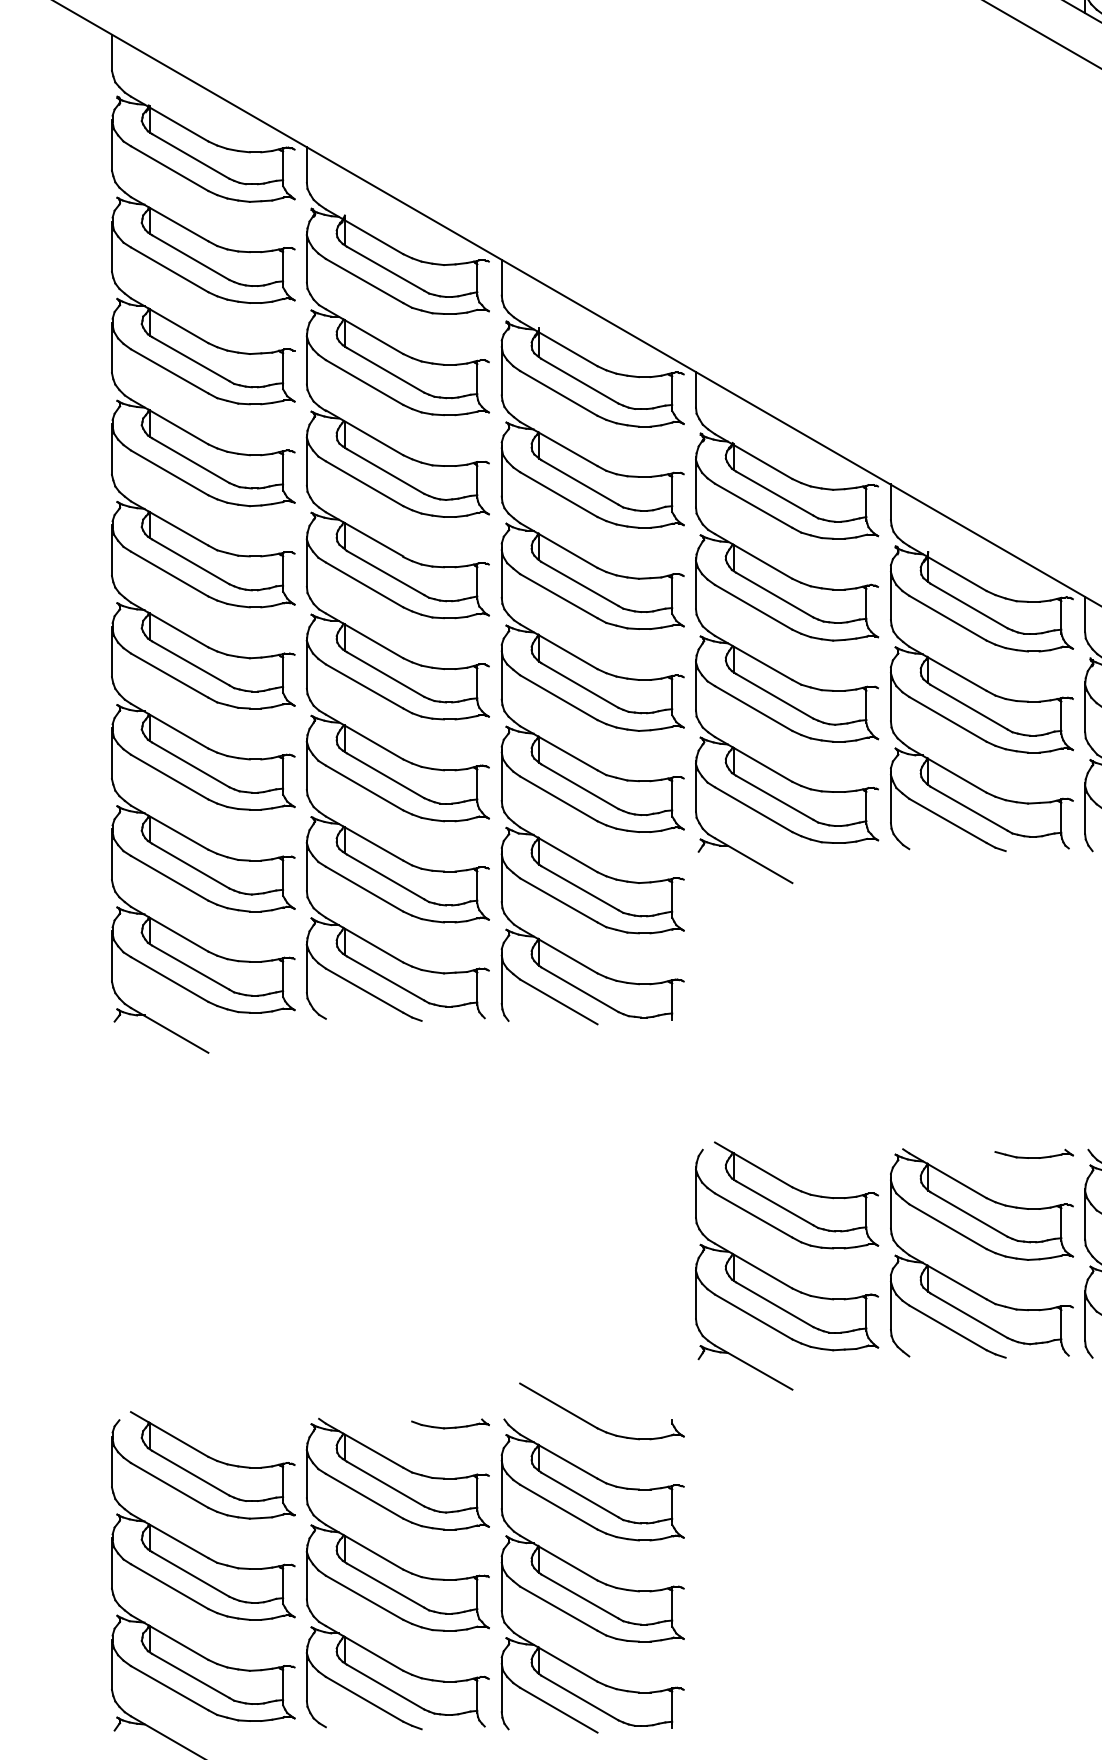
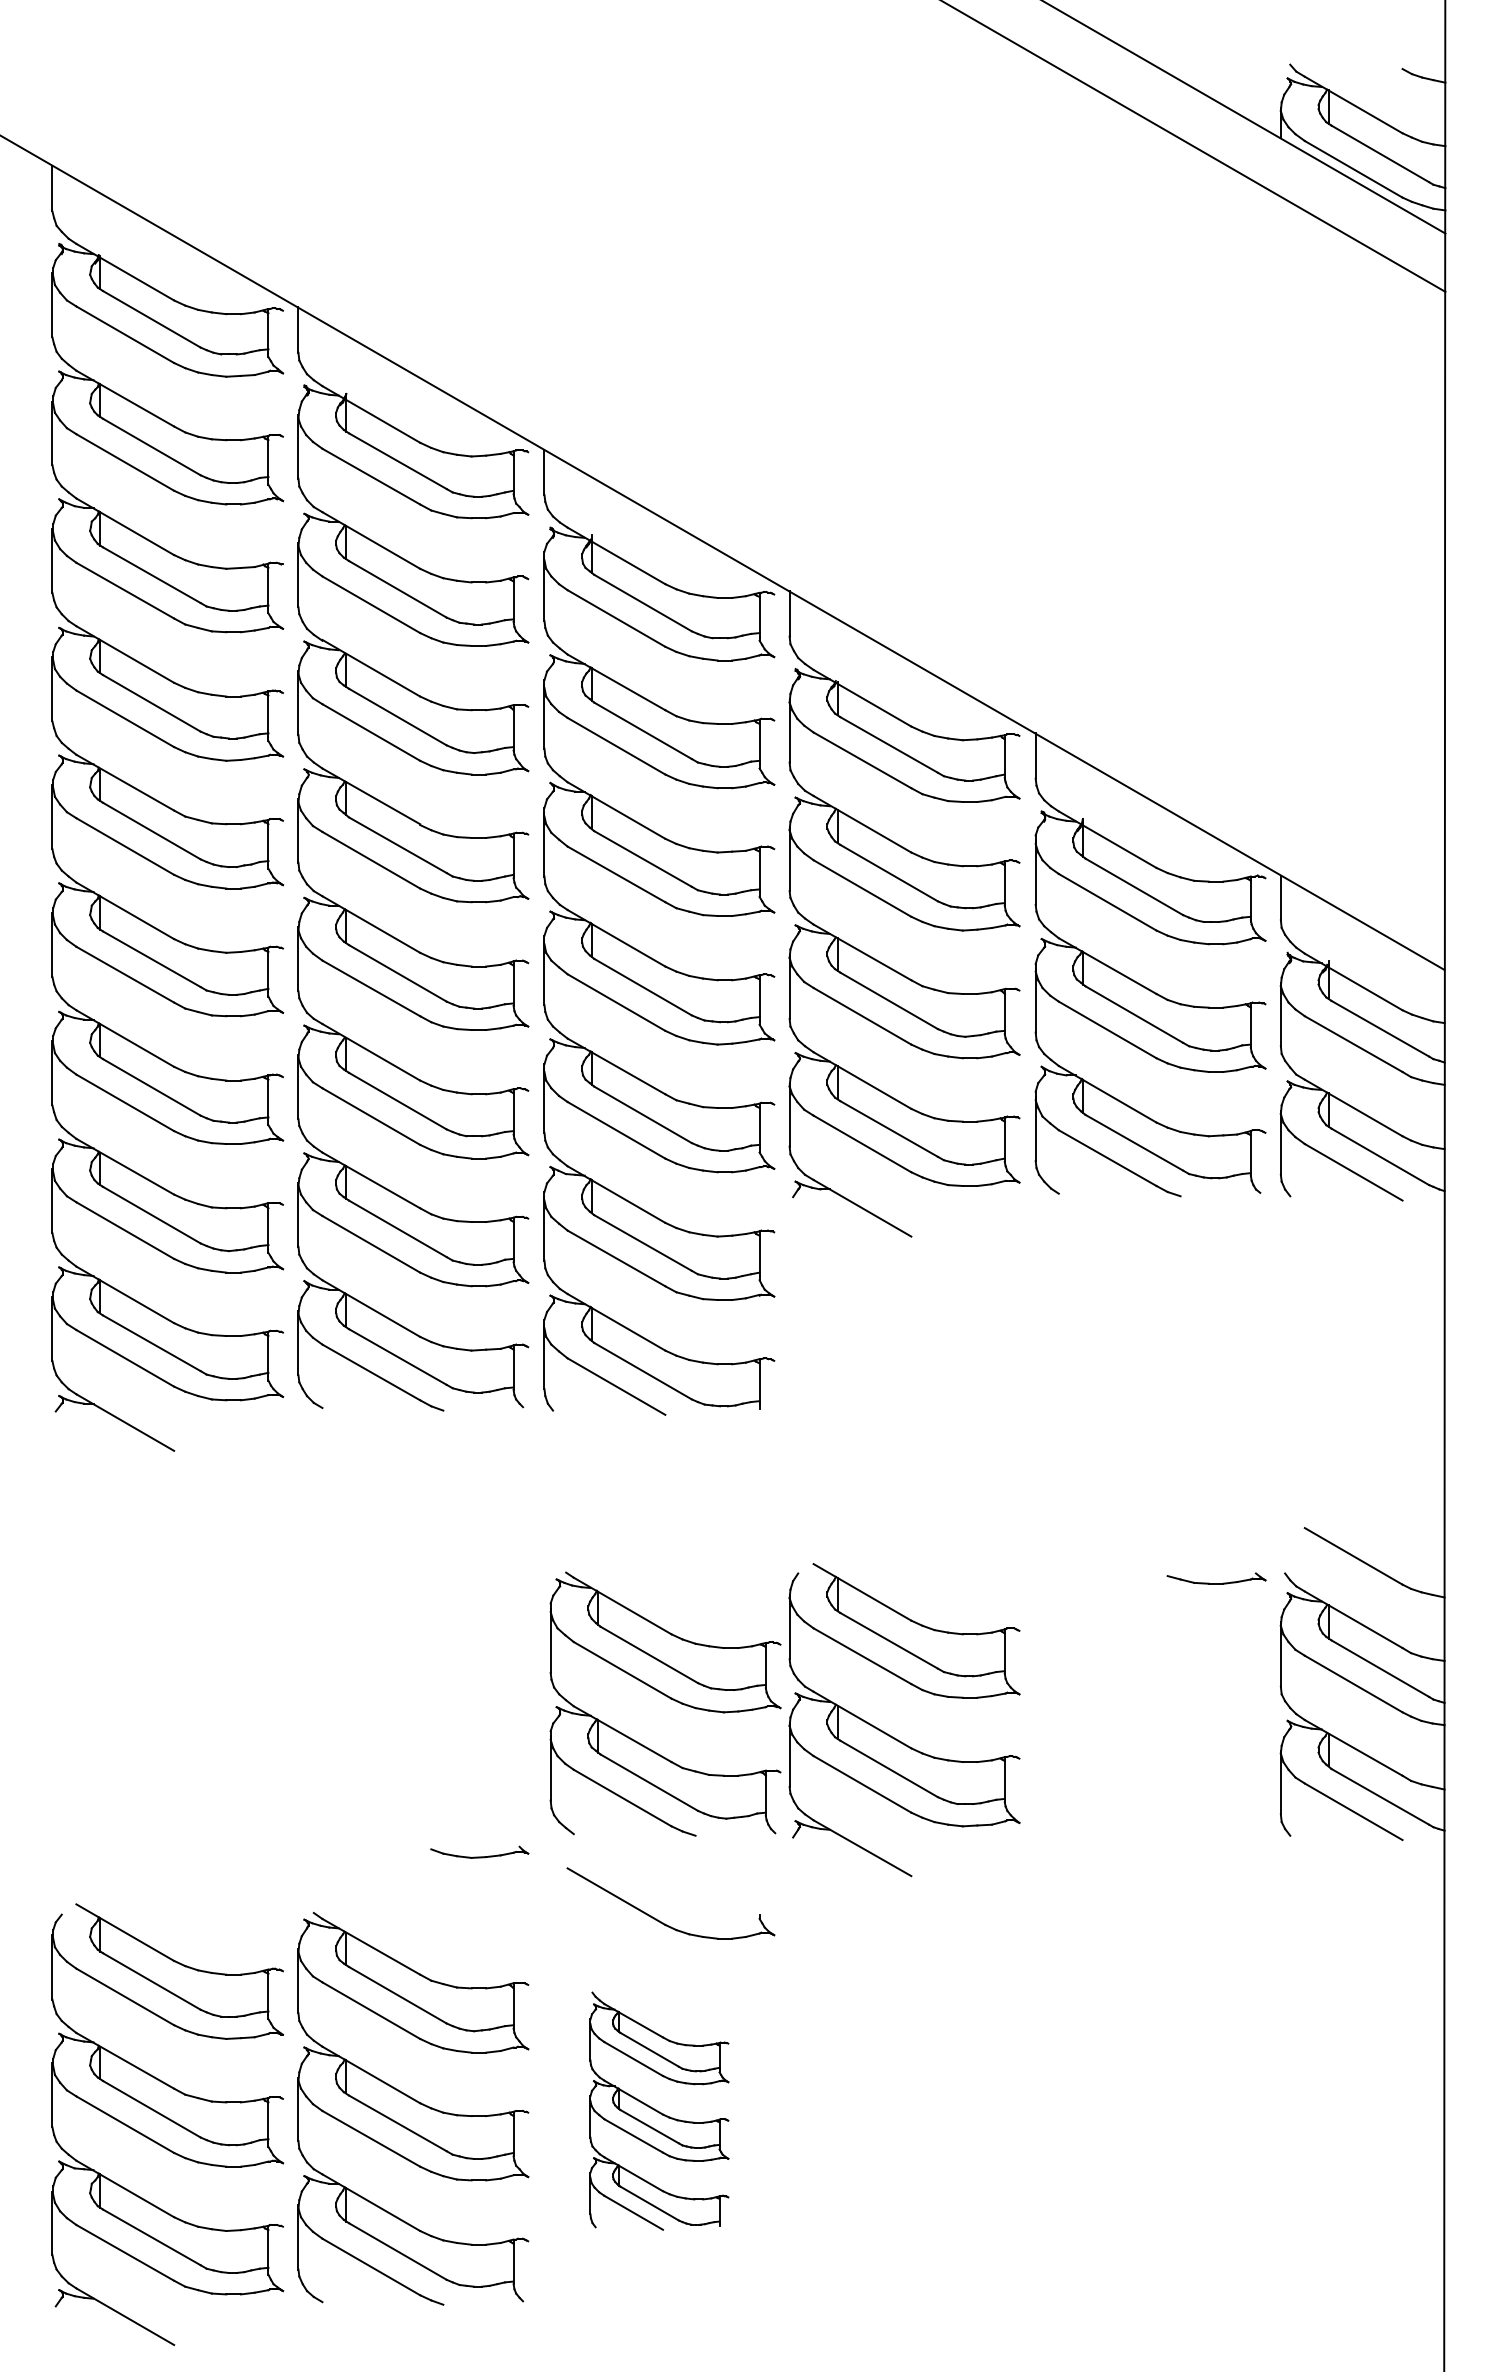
part: (983, 1248) -> (667, 1697), moved
part: (450, 1423) -> (479, 1851), moved
part: (592, 1575) -> (659, 2110), size x0.6

